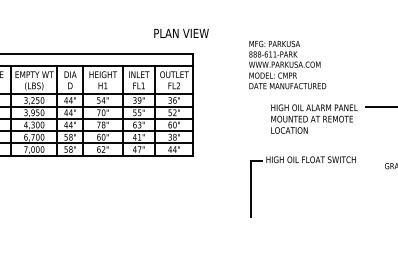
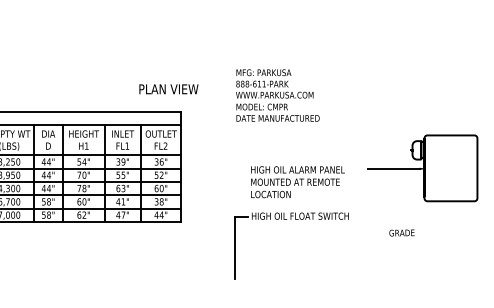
text: (287, 64) -> (277, 95), moved
text: (314, 119) -> (297, 182), moved
part: (302, 162) -> (291, 219), moved

